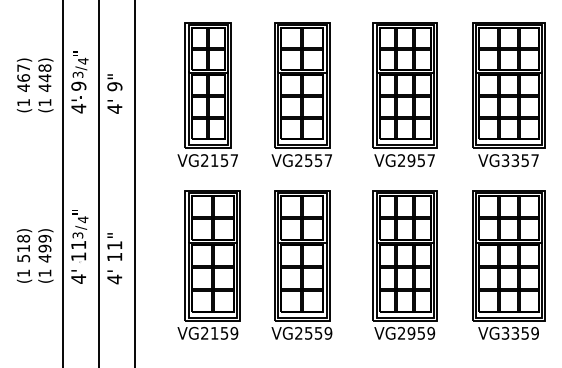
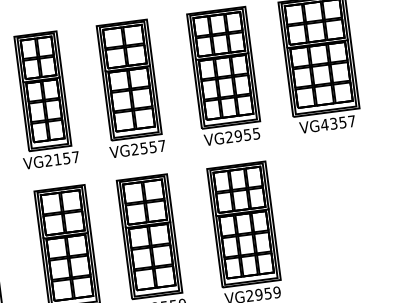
text: (430, 160) -> (255, 133), VG2957 -> VG2955
text: (505, 160) -> (324, 124), VG3357 -> VG4357
part: (508, 264) -> (339, 219), removed

